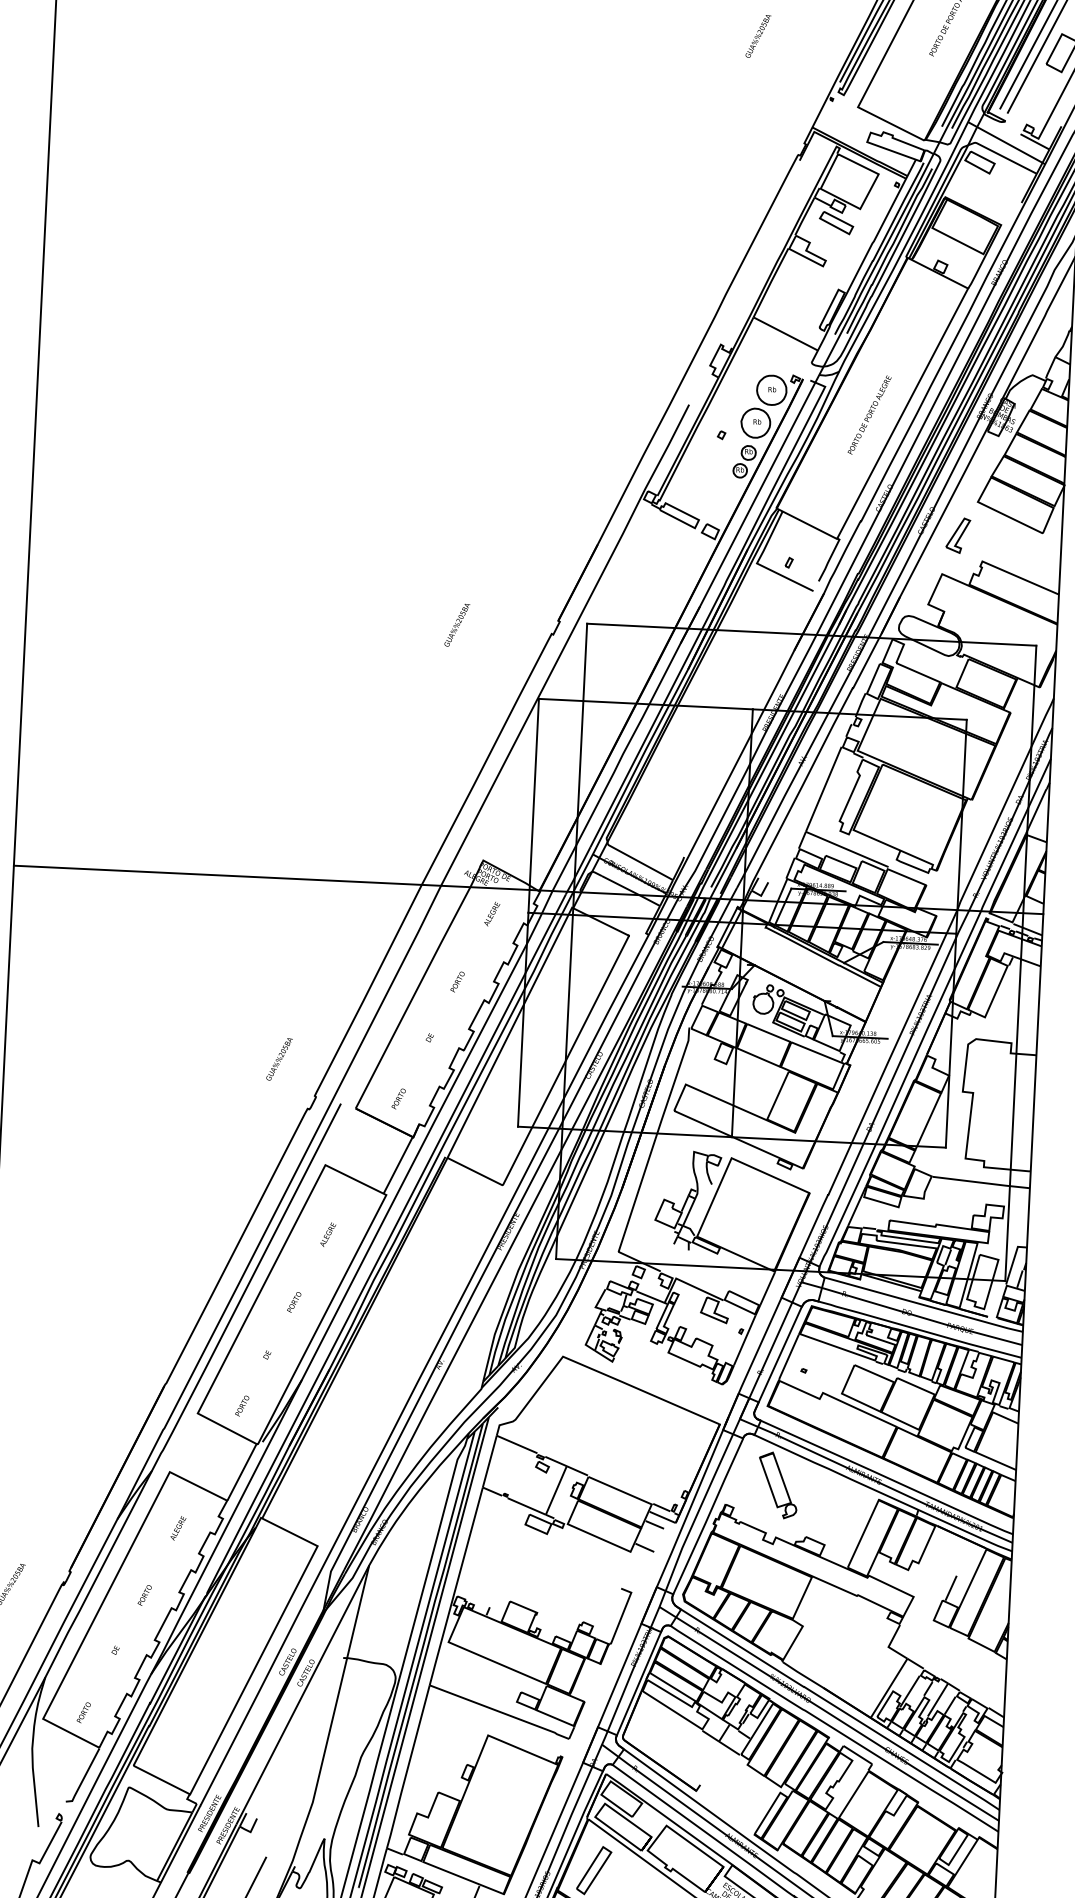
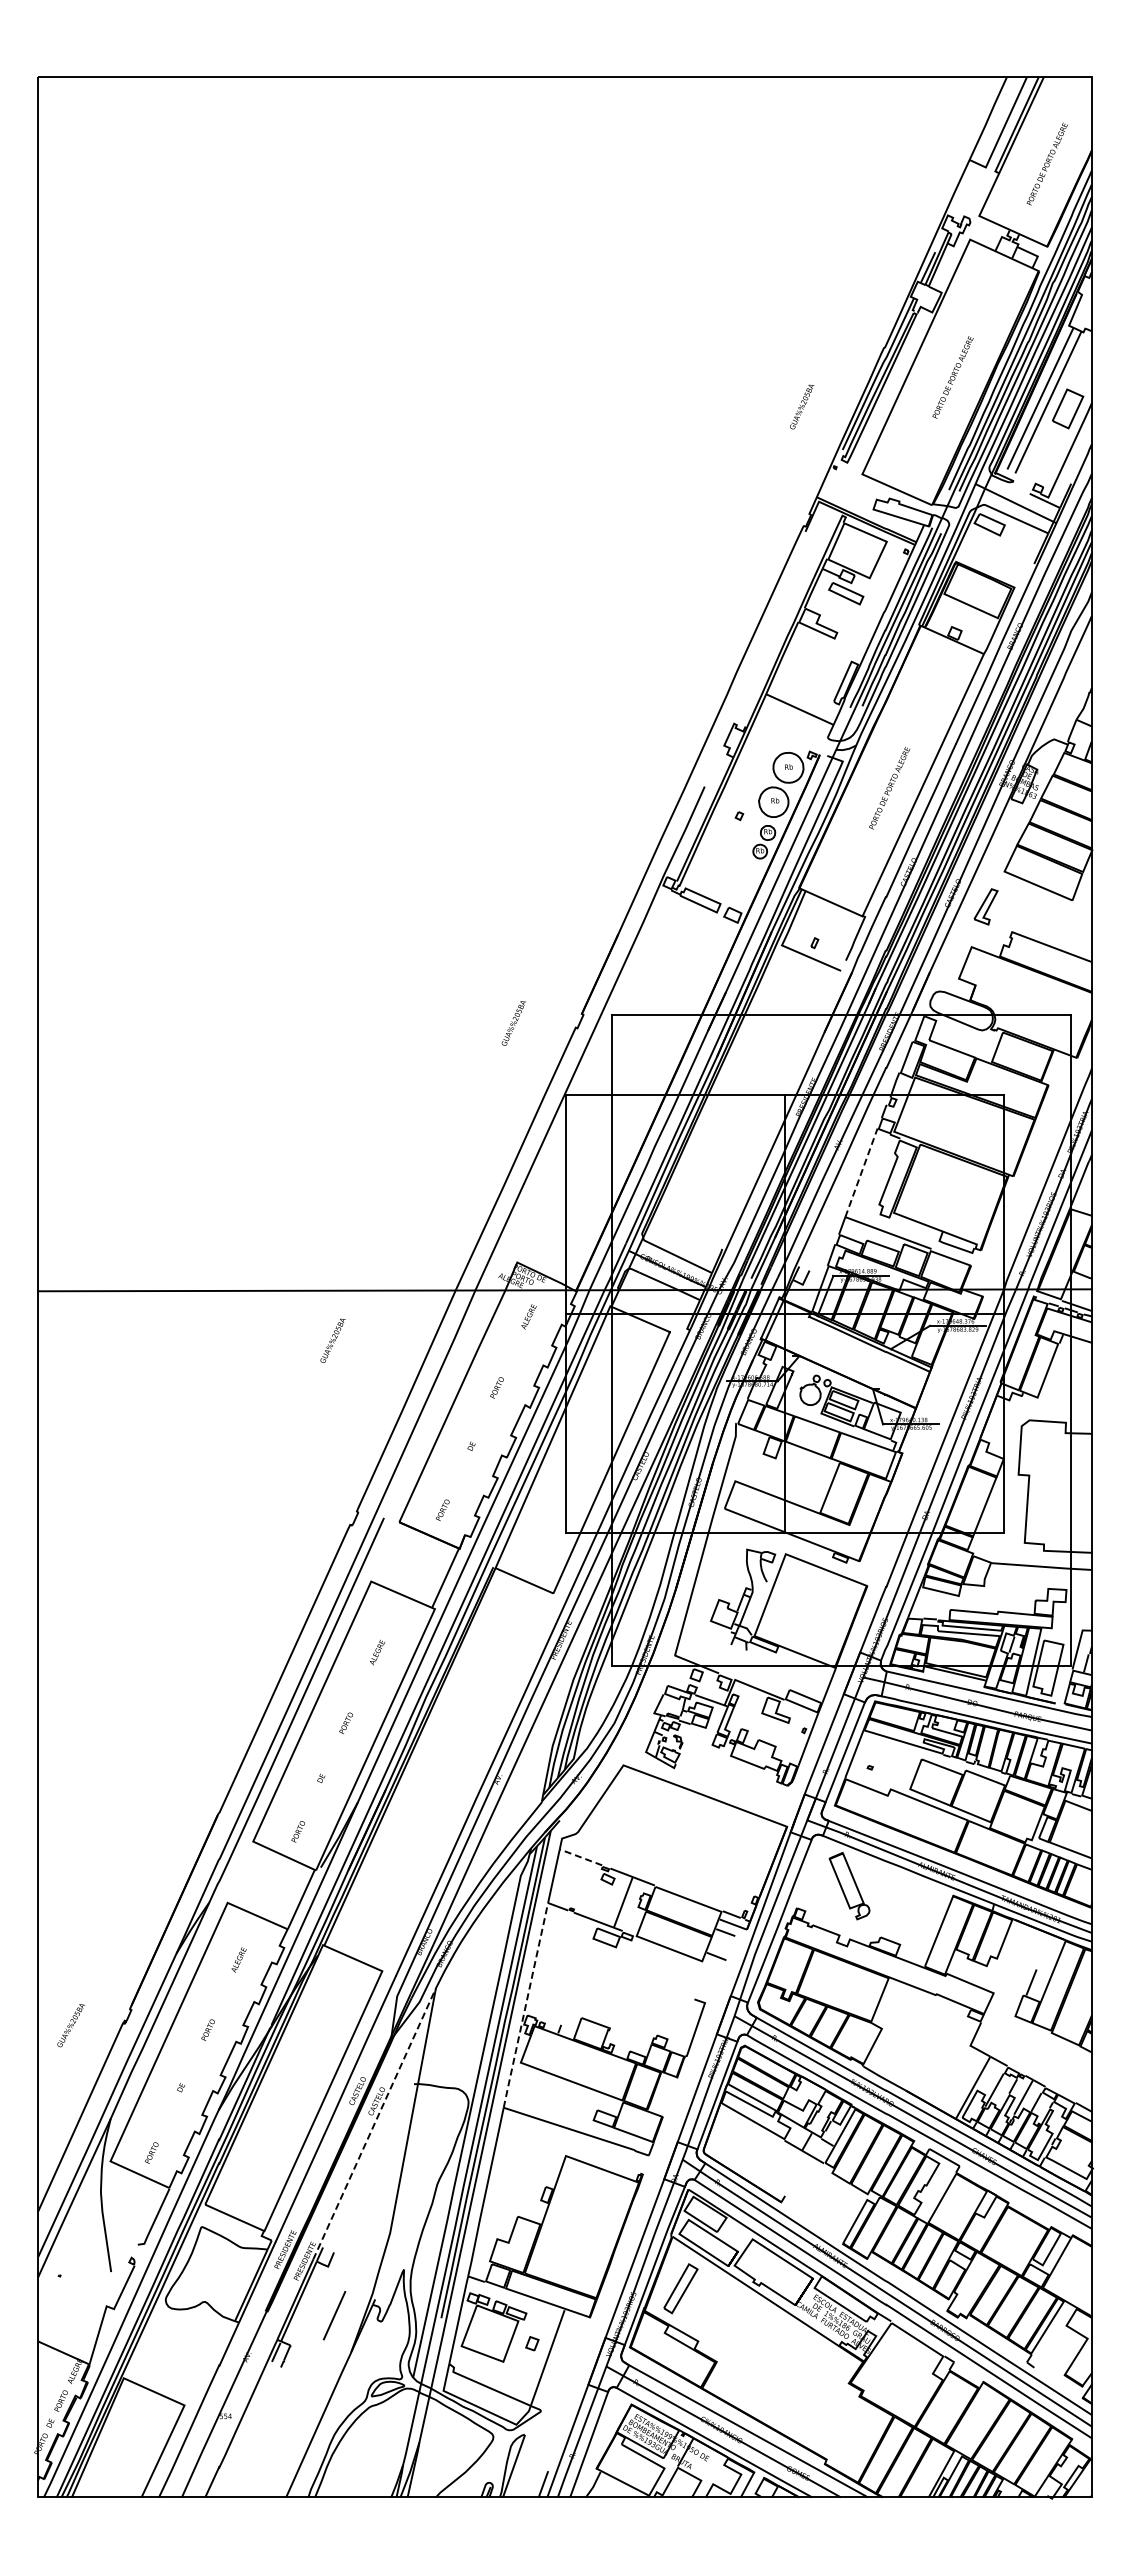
text: (758, 35) -> (802, 406), moved
text: (456, 625) -> (513, 1023), moved
line: (823, 789) -> (861, 1172), solid -> dashed
text: (279, 1059) -> (332, 1340), moved
line: (515, 1443) -> (579, 1856), solid -> dashed
line: (455, 1586) -> (525, 2005), solid -> dashed
line: (302, 1695) -> (374, 2124), solid -> dashed

